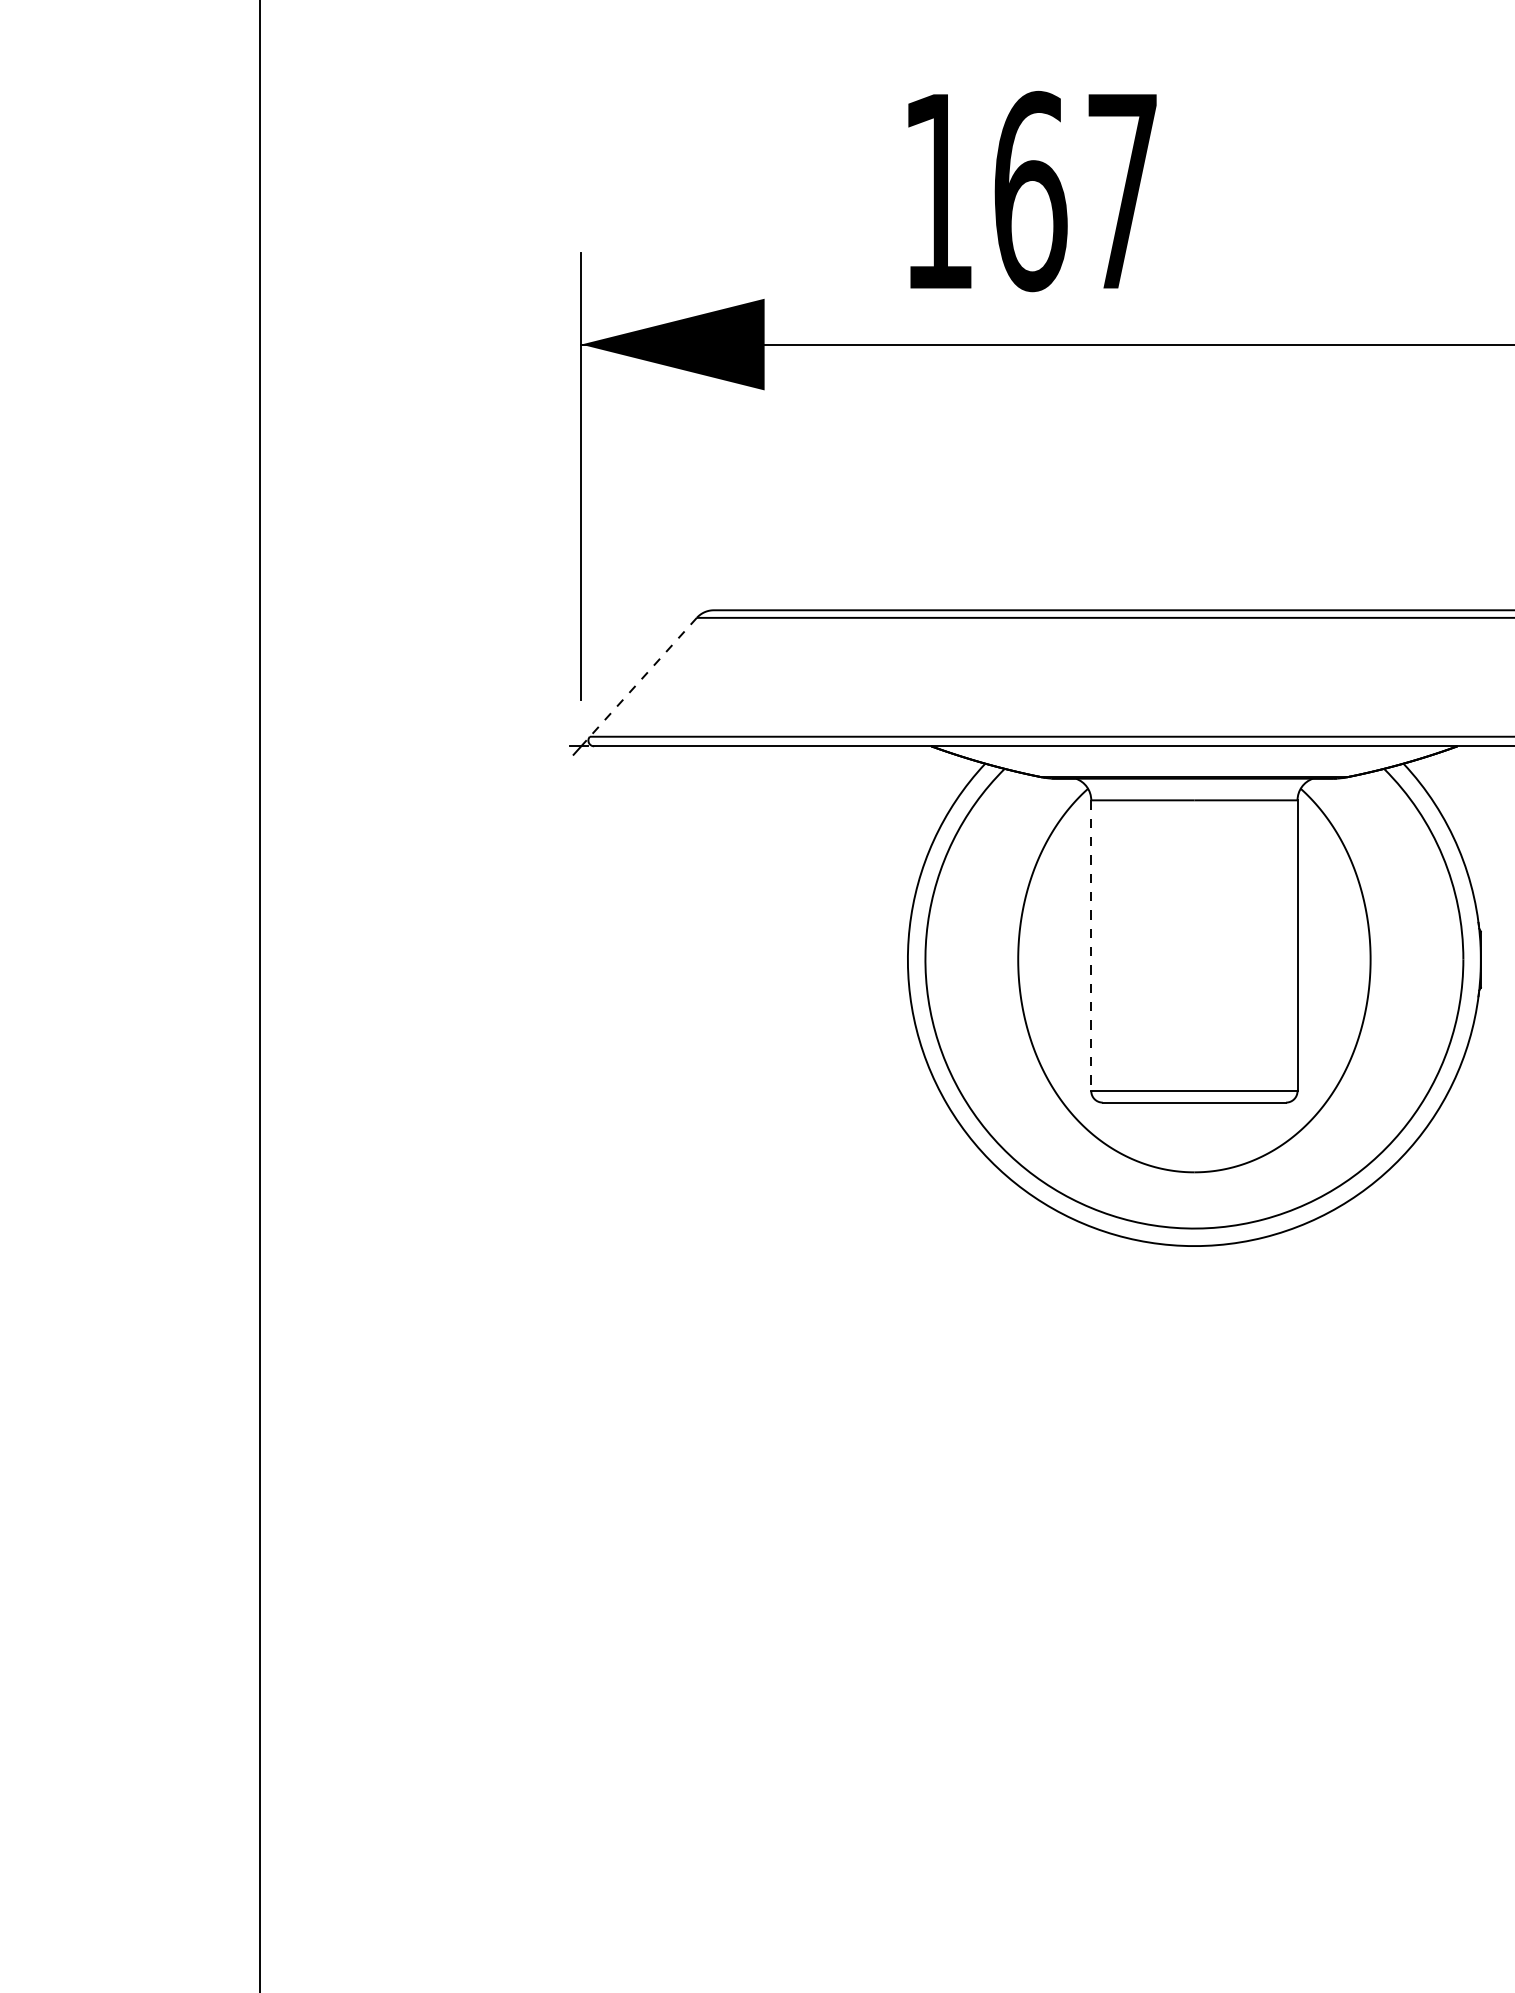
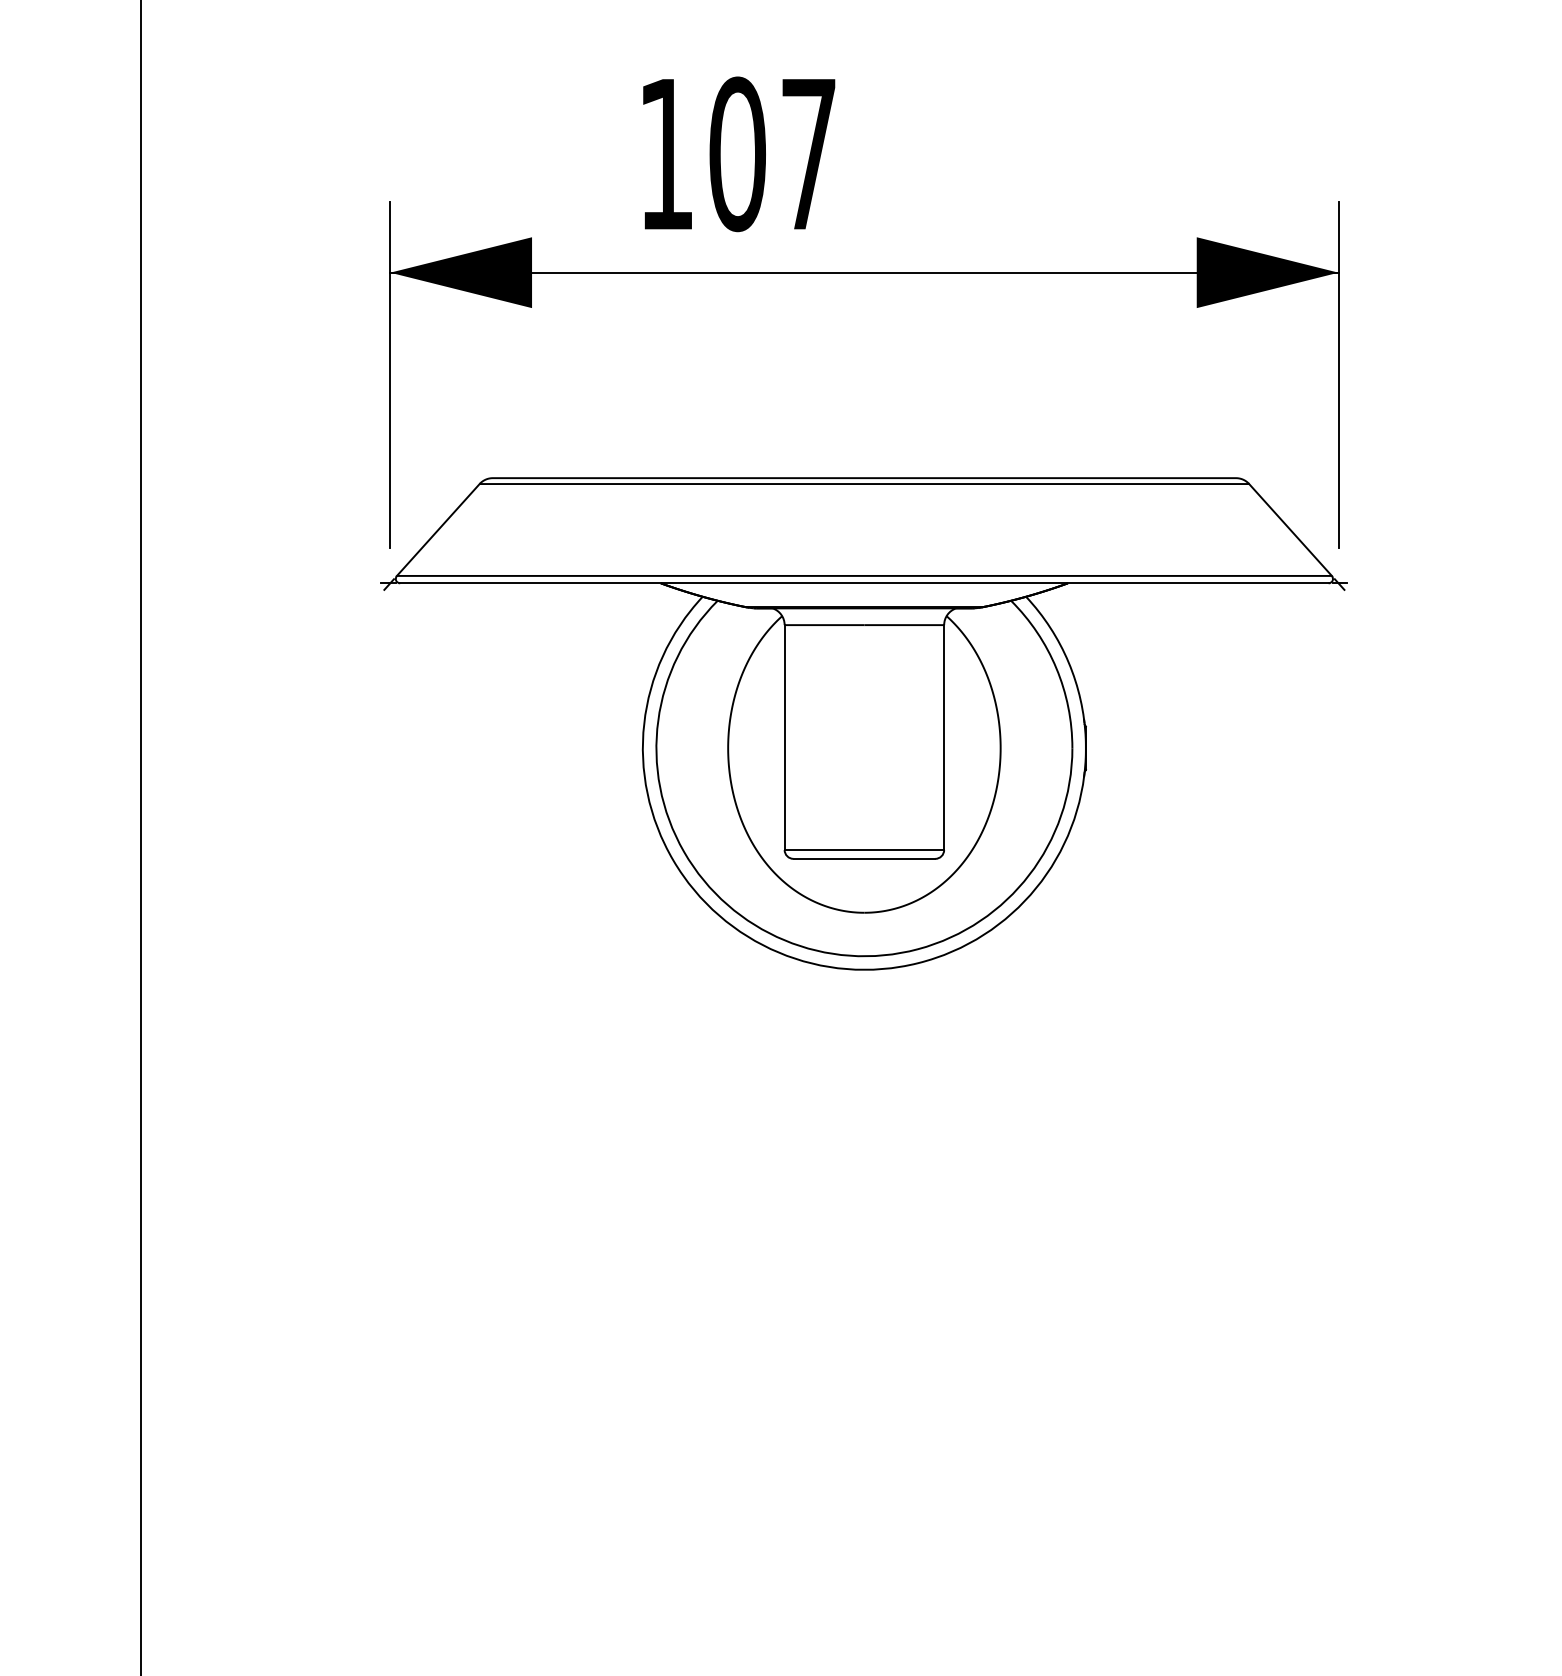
text: (1030, 191) -> (737, 154), 167 -> 107
line: (643, 676) -> (438, 529), dashed -> solid
line: (1091, 946) -> (784, 738), dashed -> solid

